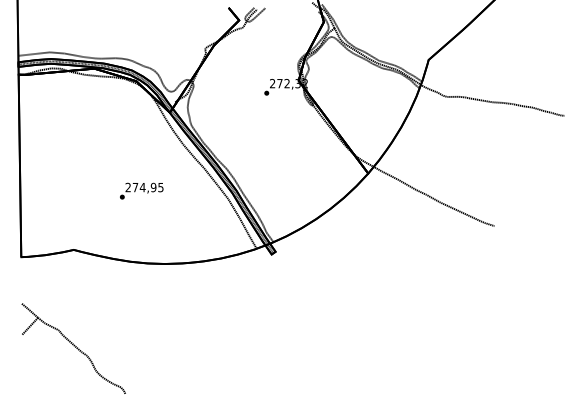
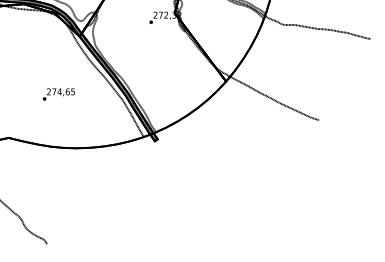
text: (153, 187) -> (67, 91), 274,95 -> 274,65

